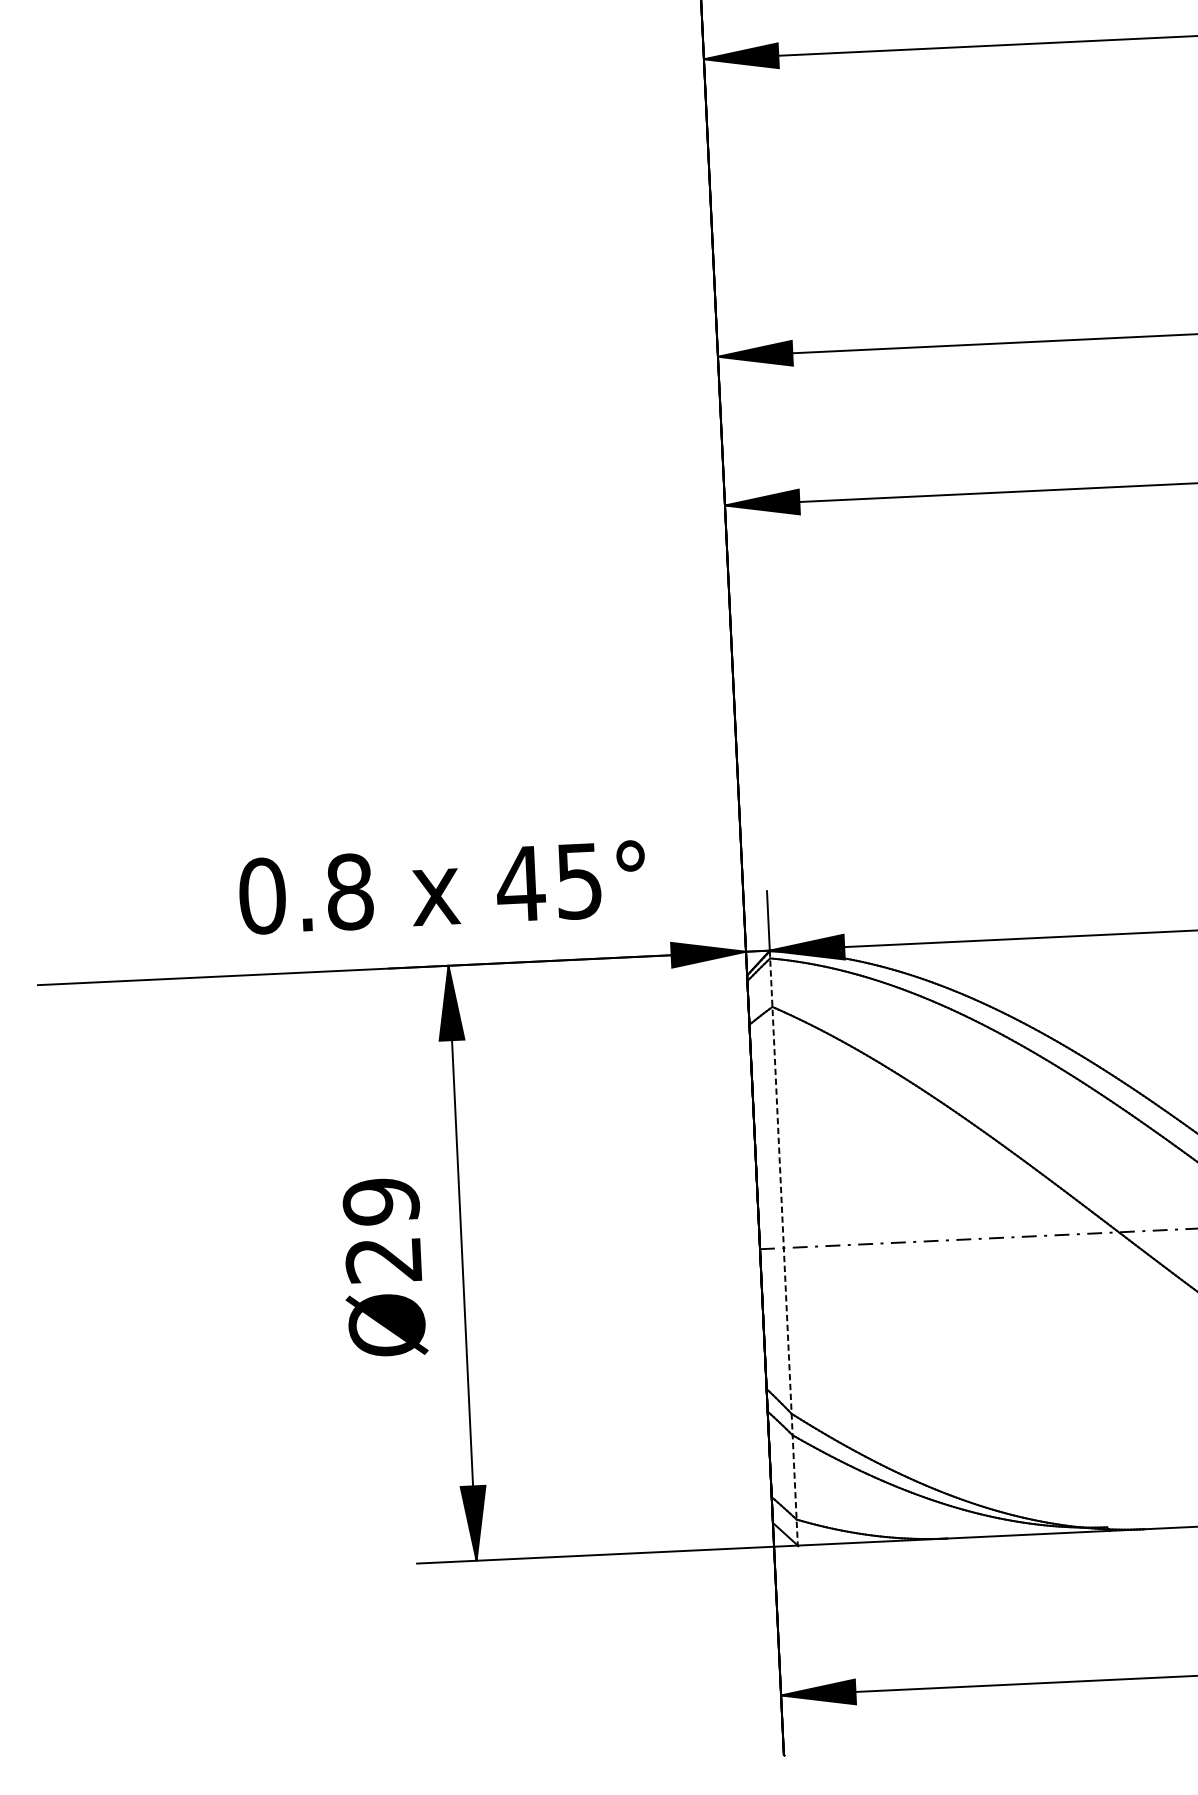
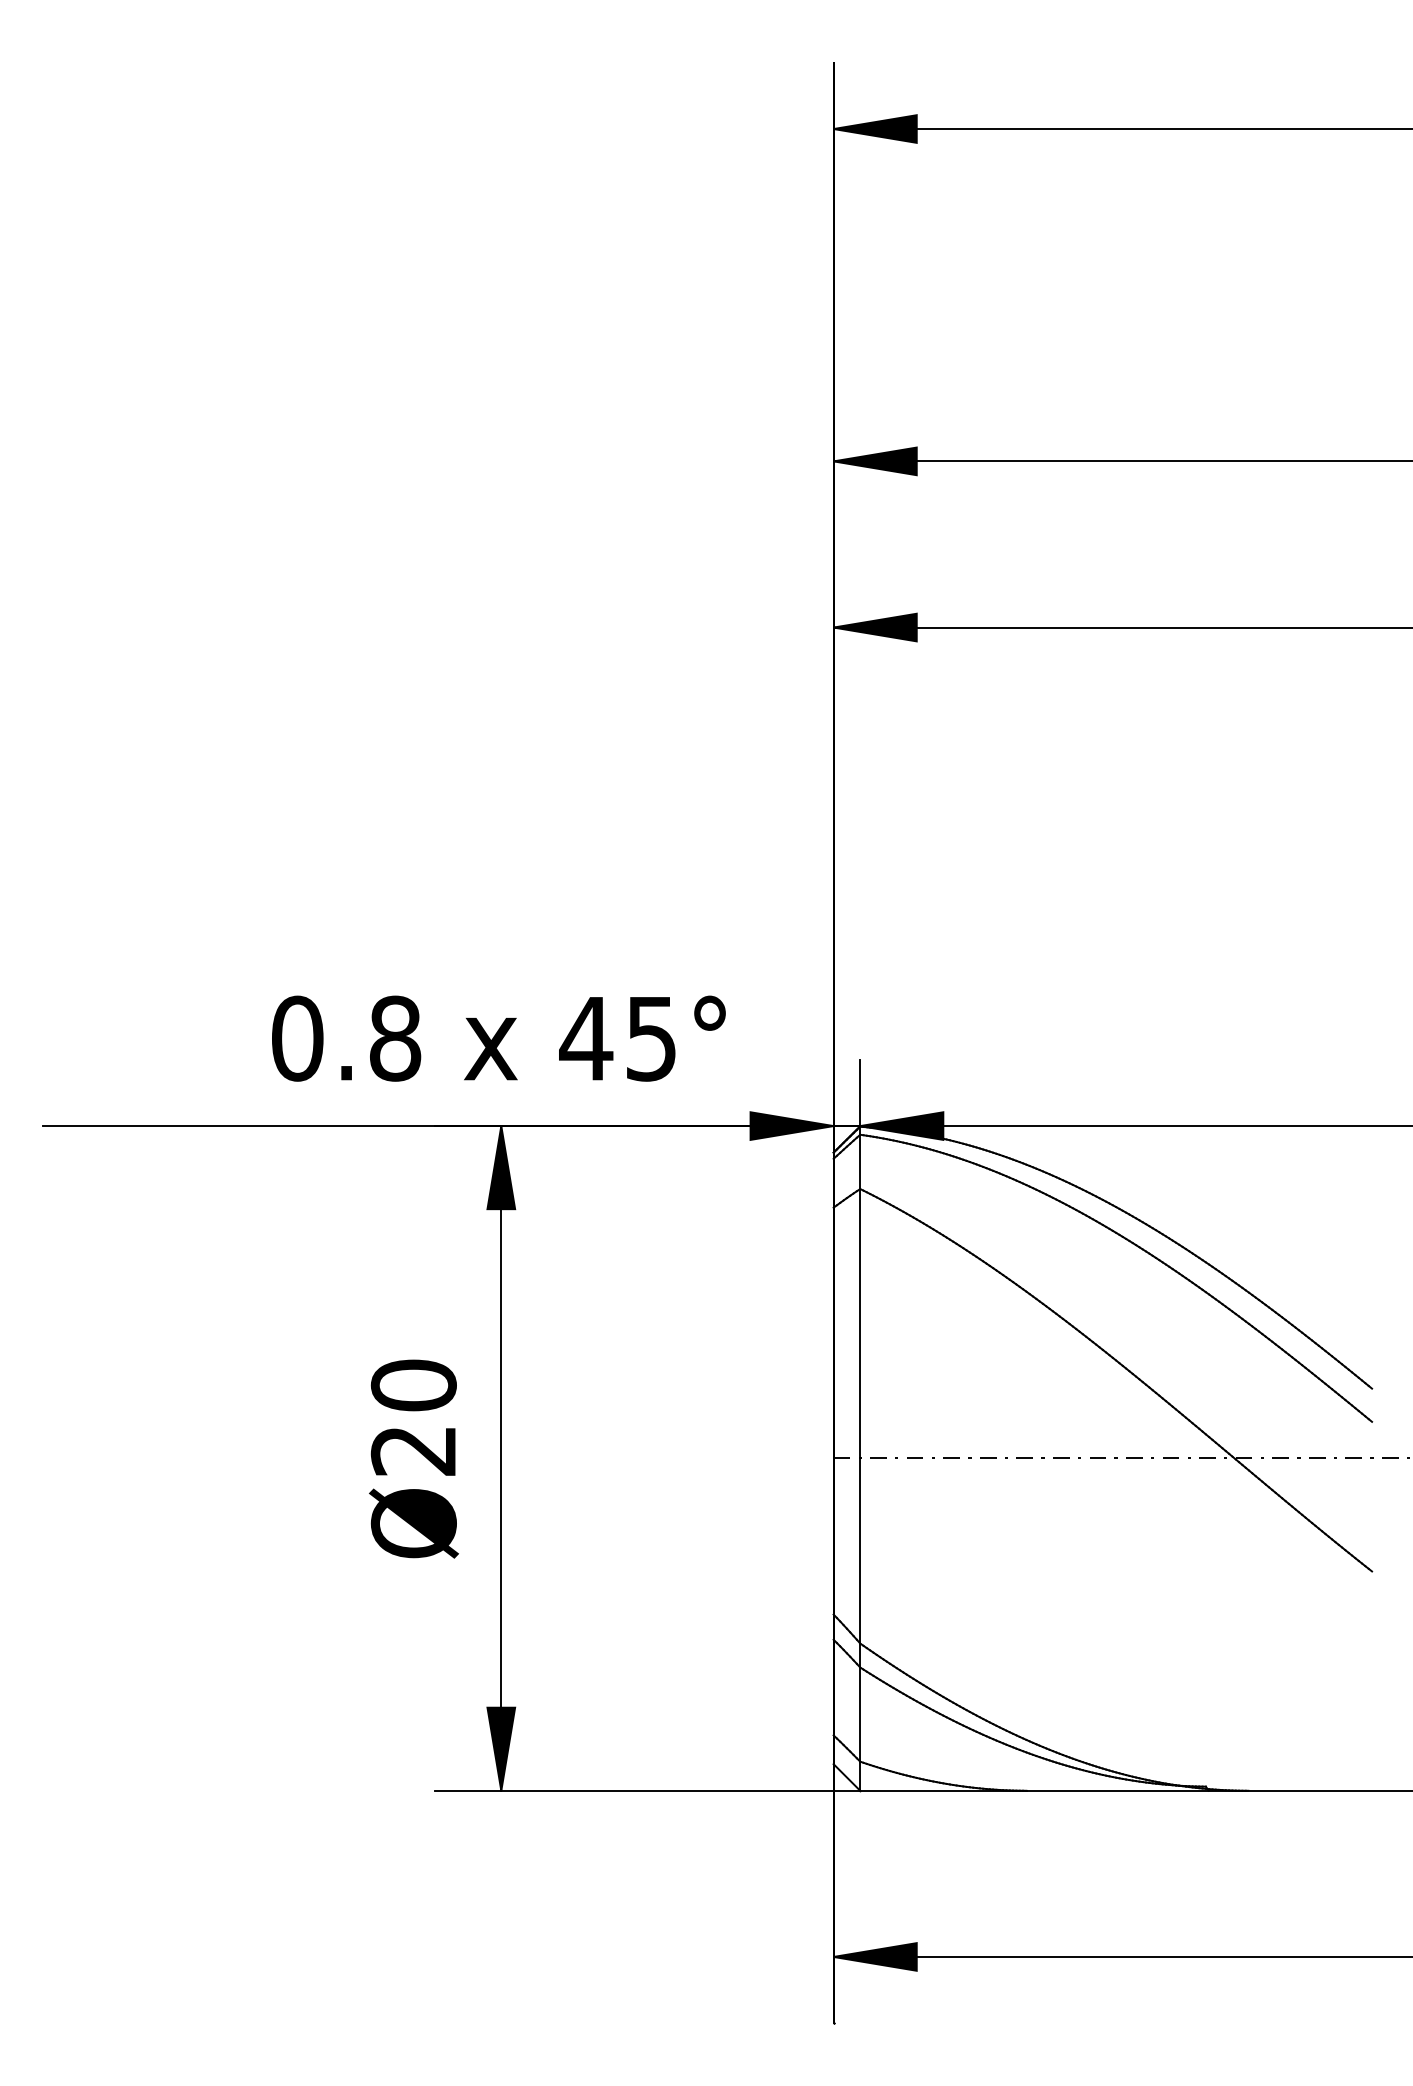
text: (380, 1201) -> (413, 1385), Ø29 -> Ø20
line: (784, 1248) -> (860, 1458), dashed -> solid

